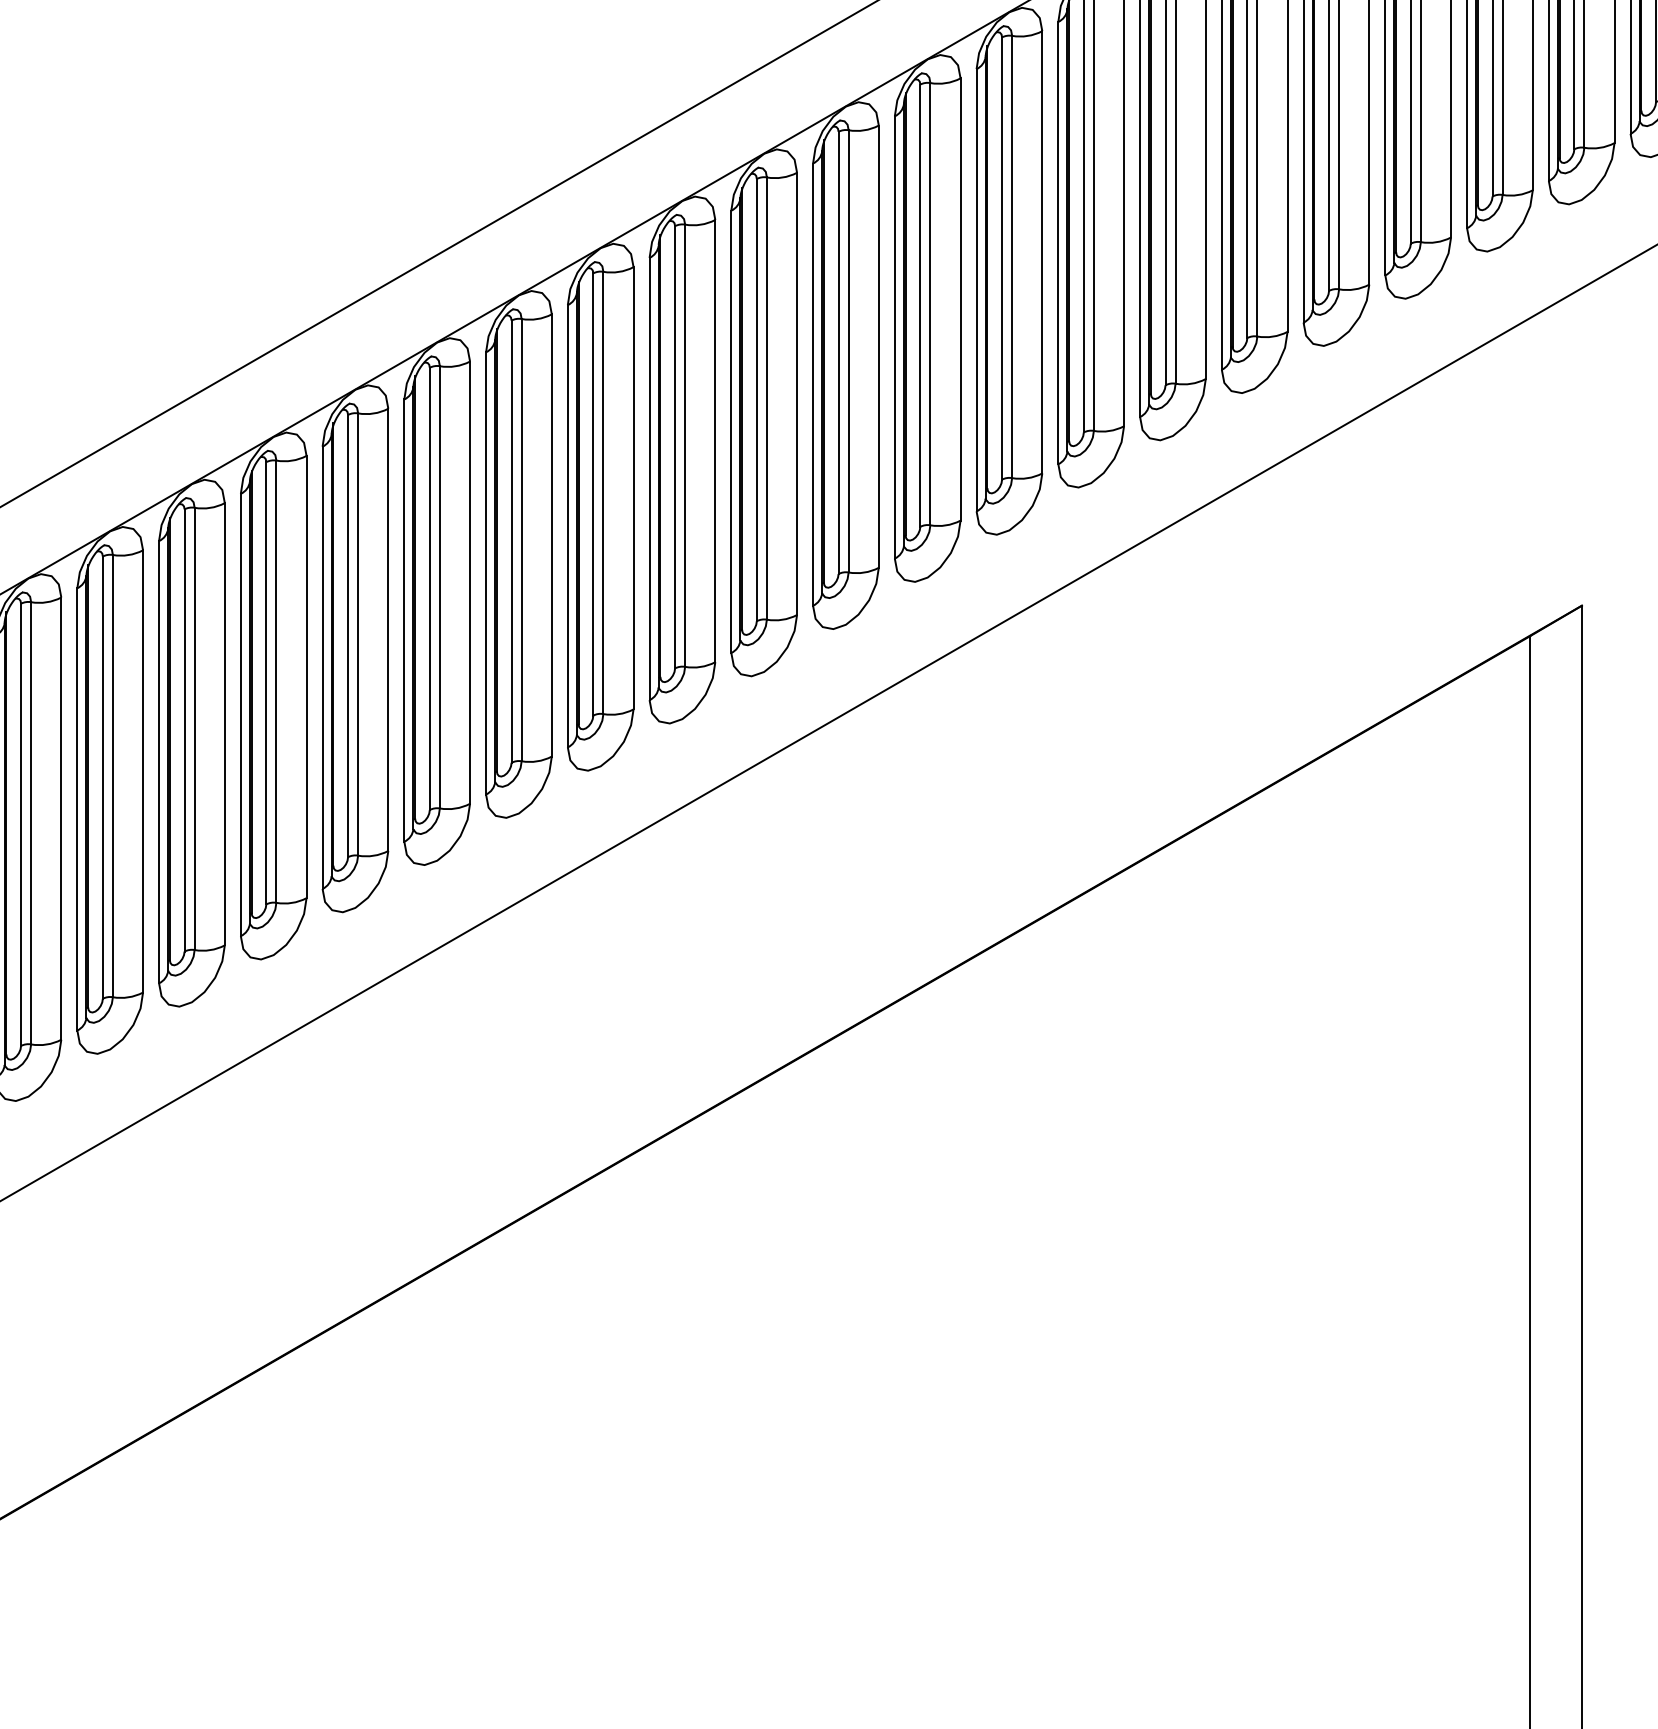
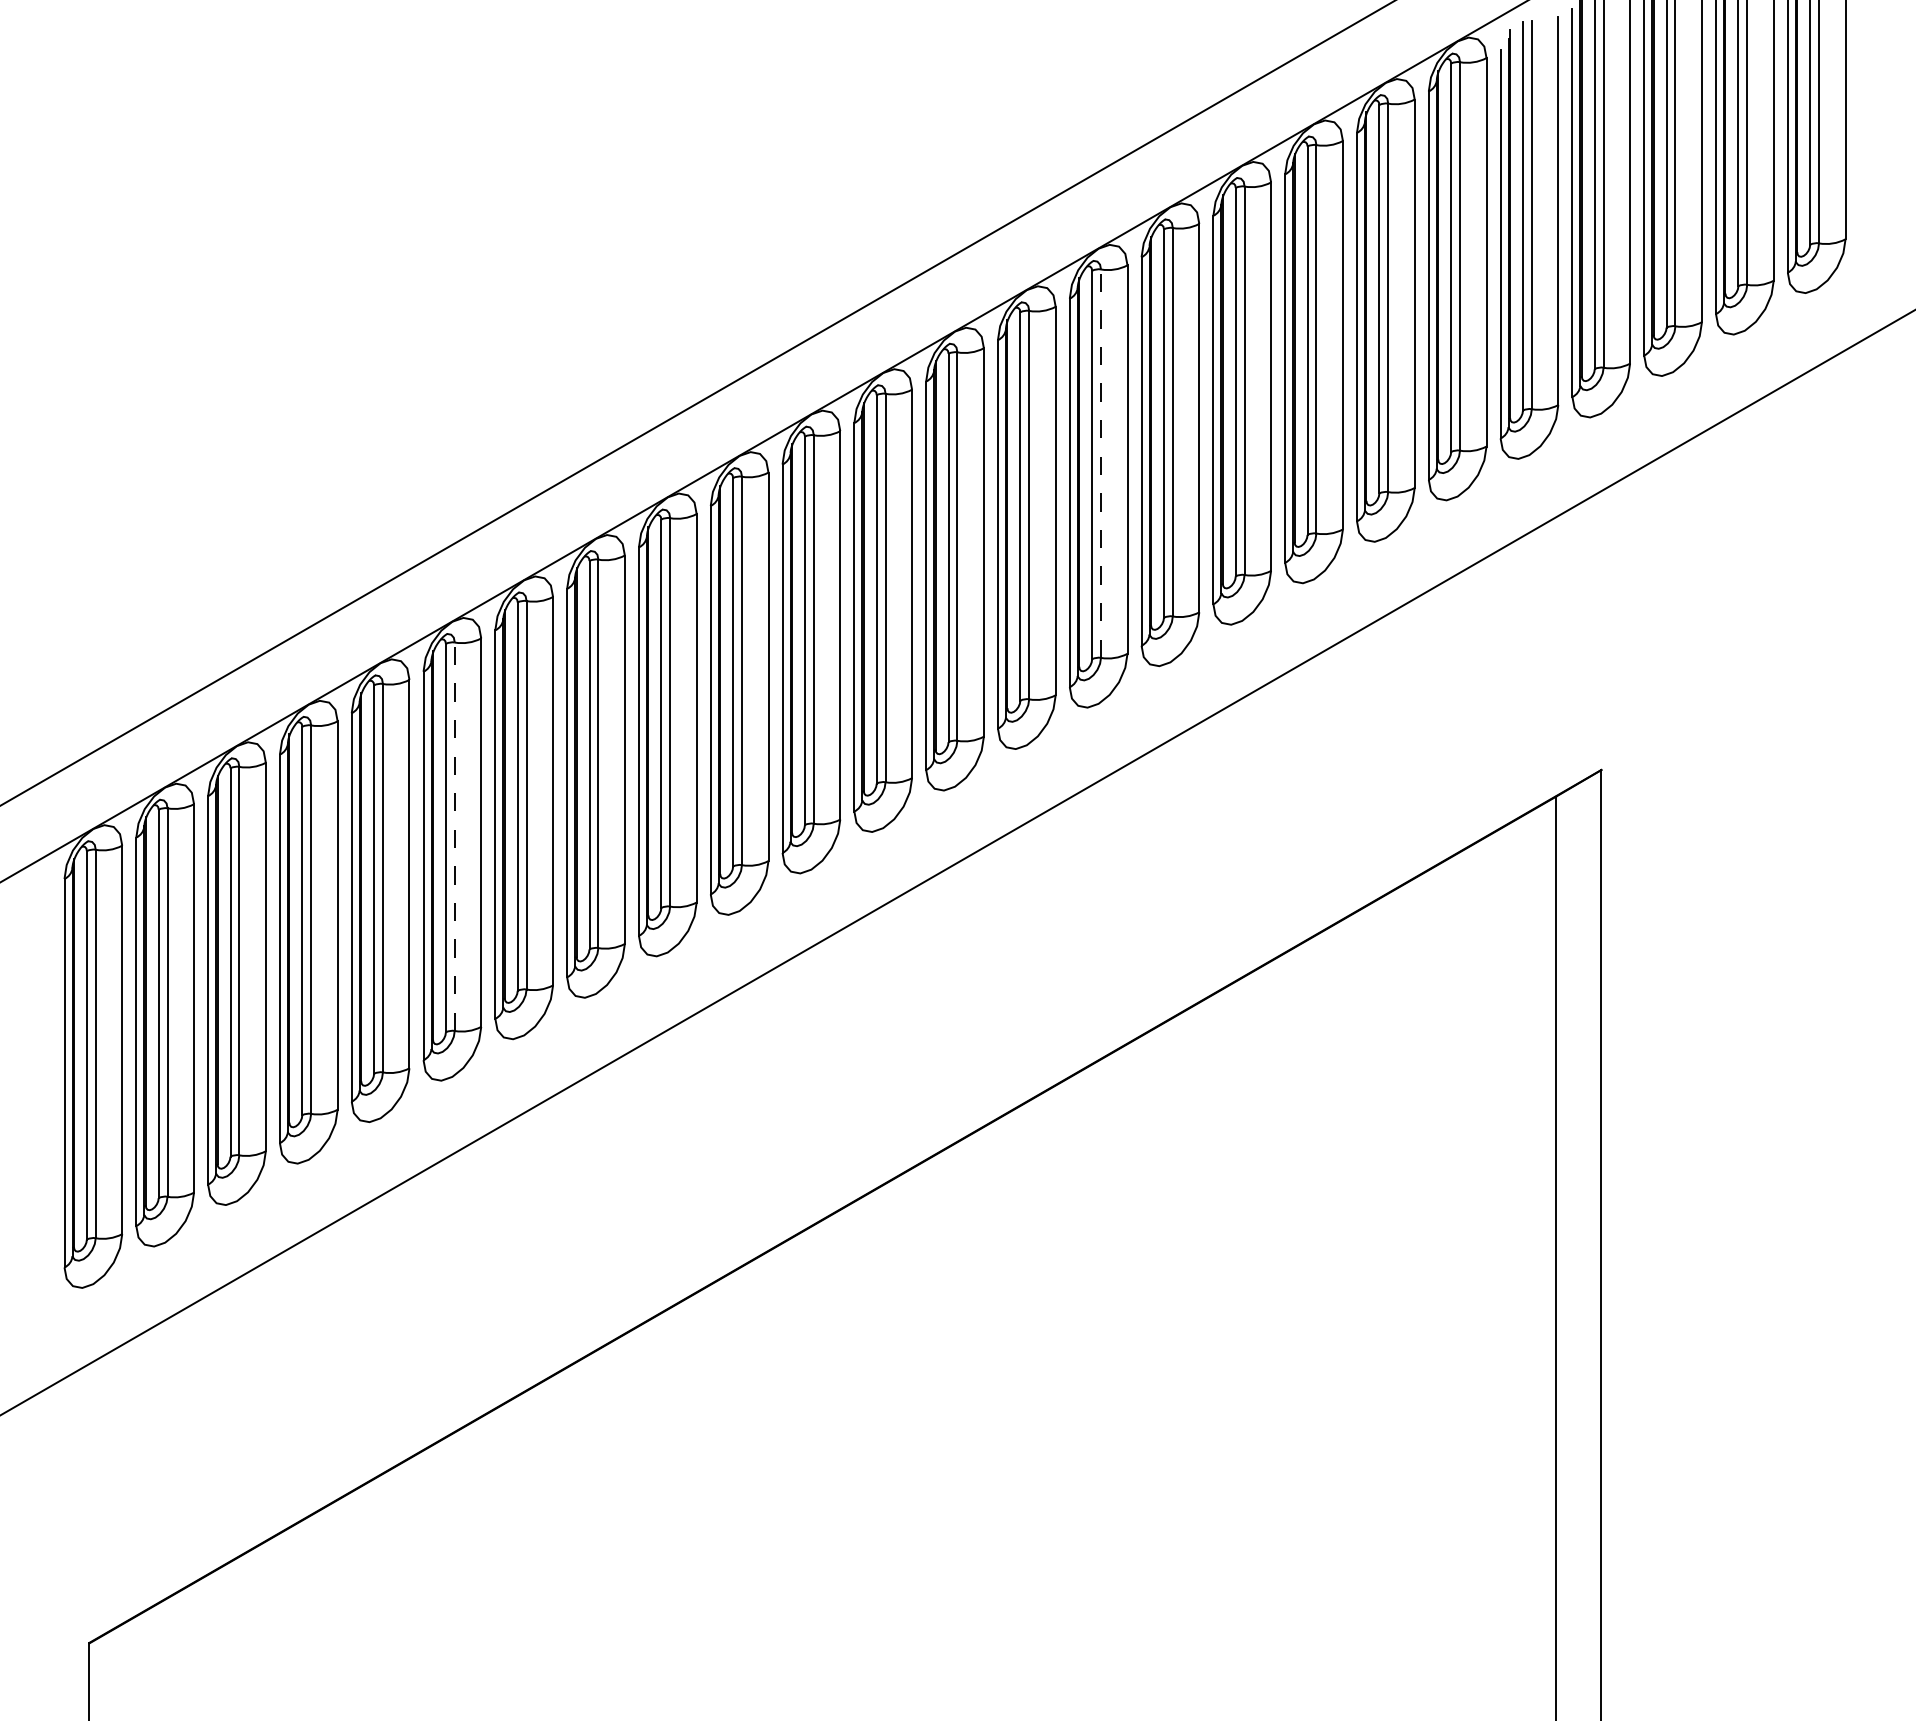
line: (1012, 256) -> (1101, 463), solid -> dashed
line: (276, 681) -> (454, 836), solid -> dashed

